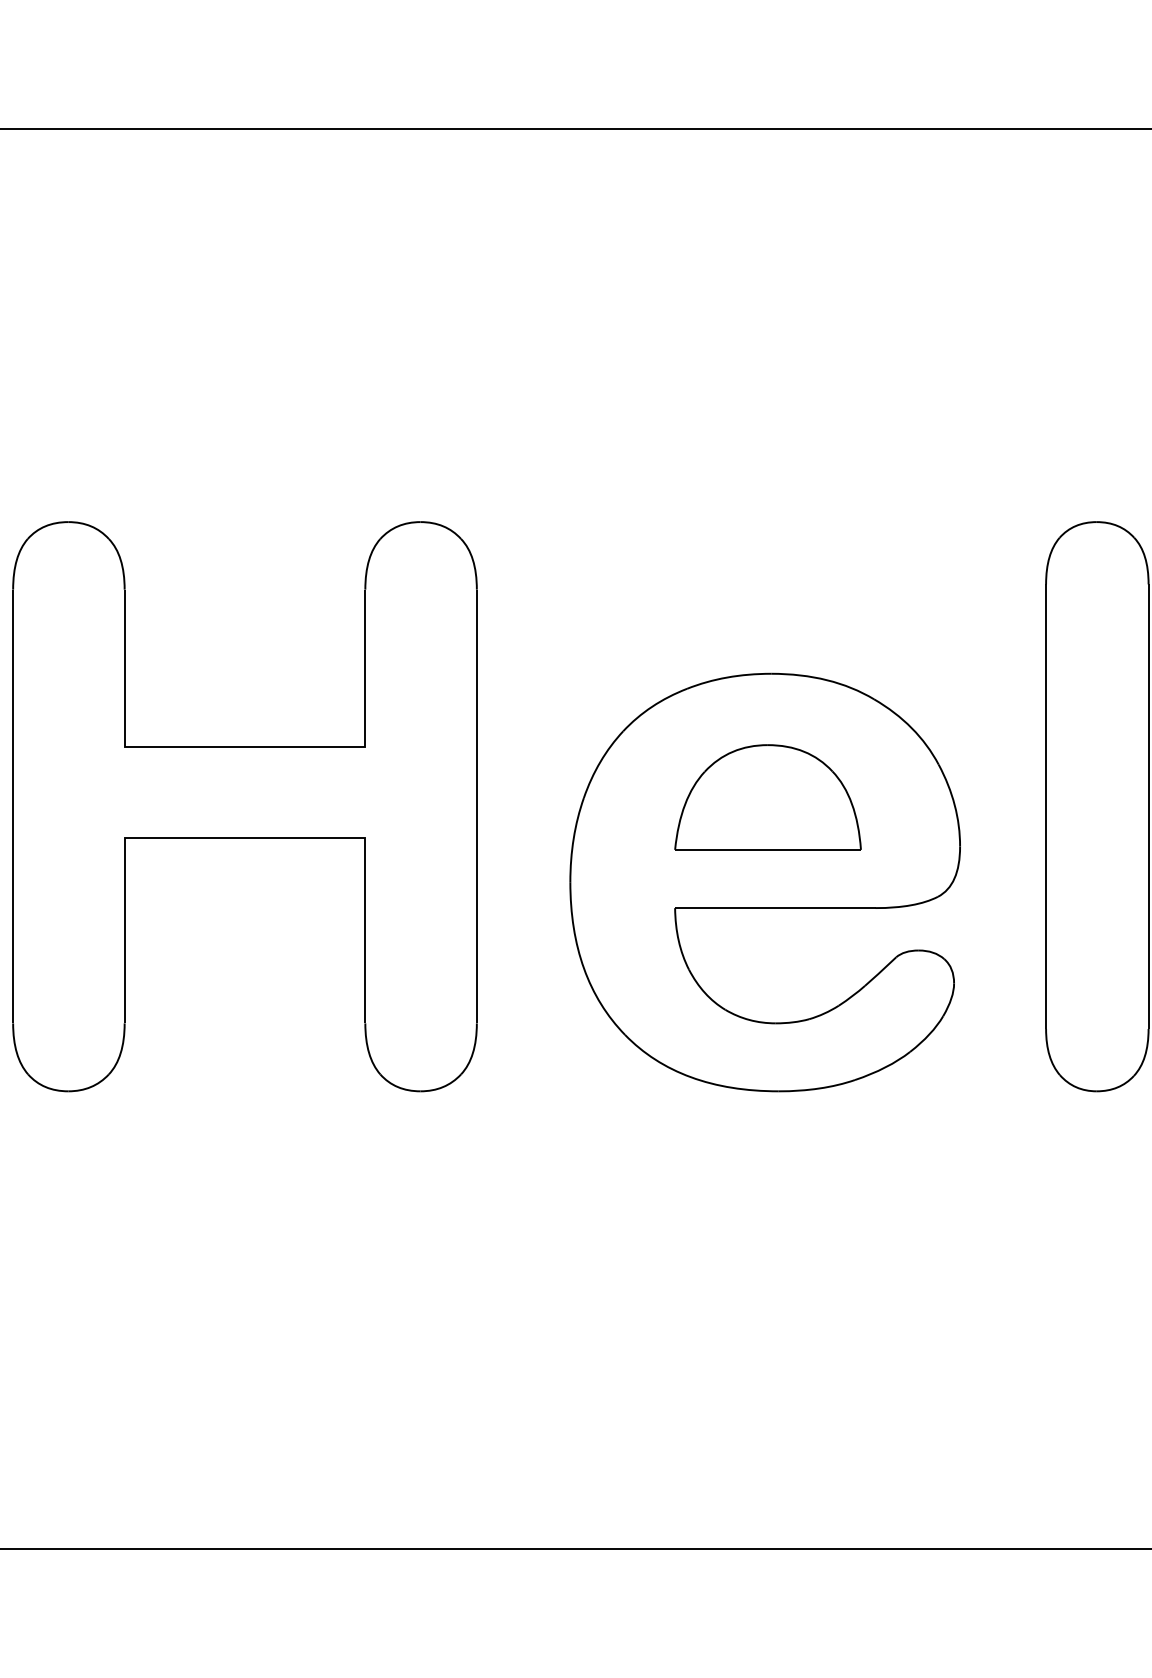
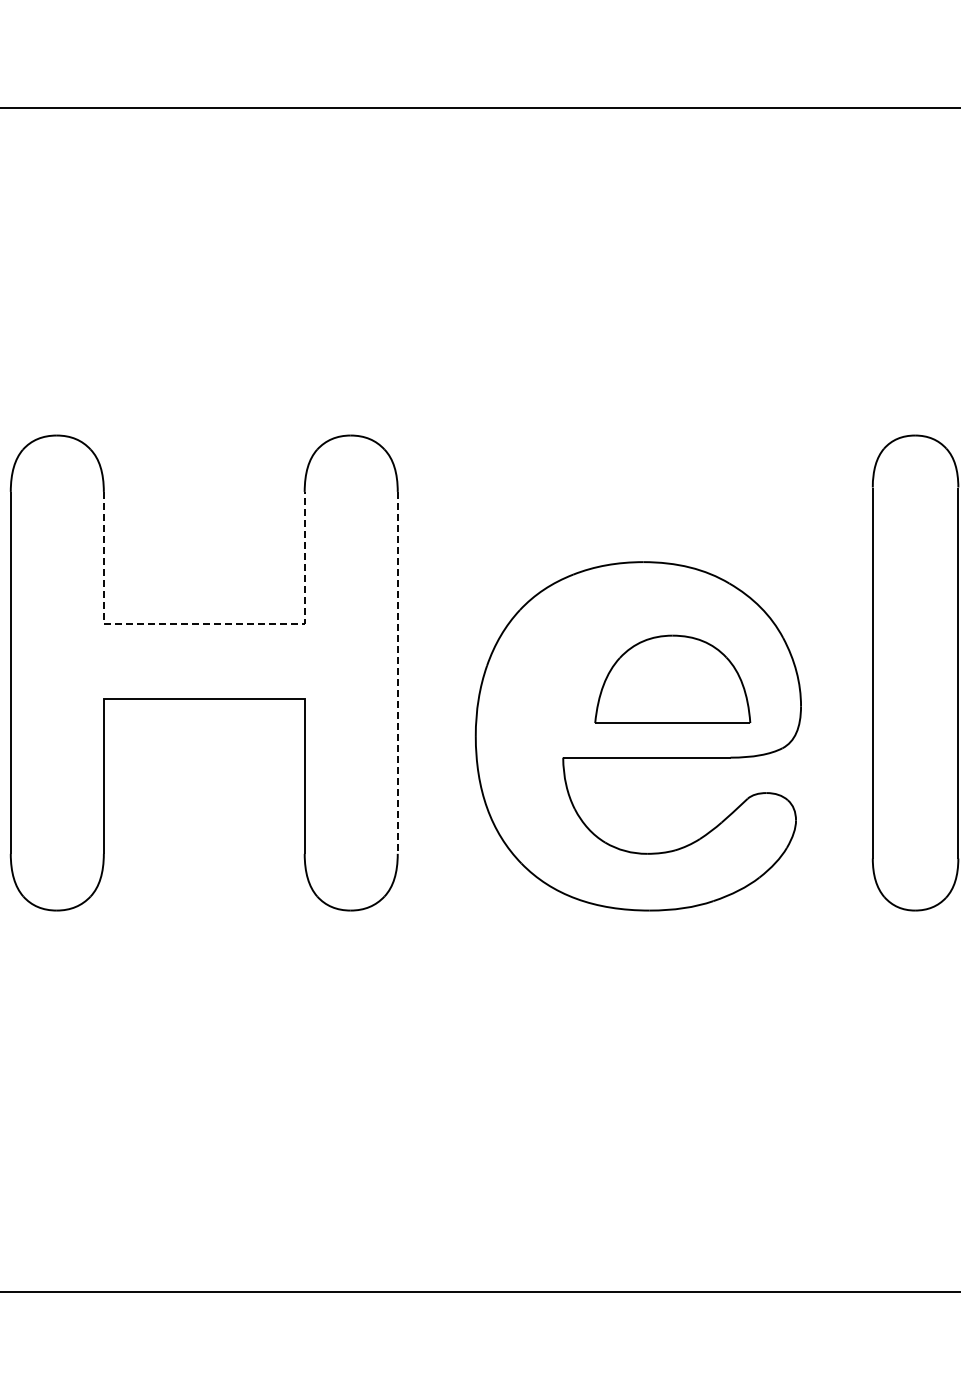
line: (245, 747) -> (204, 623), solid -> dashed
part: (767, 796) -> (672, 678), moved
line: (476, 806) -> (397, 672), solid -> dashed

